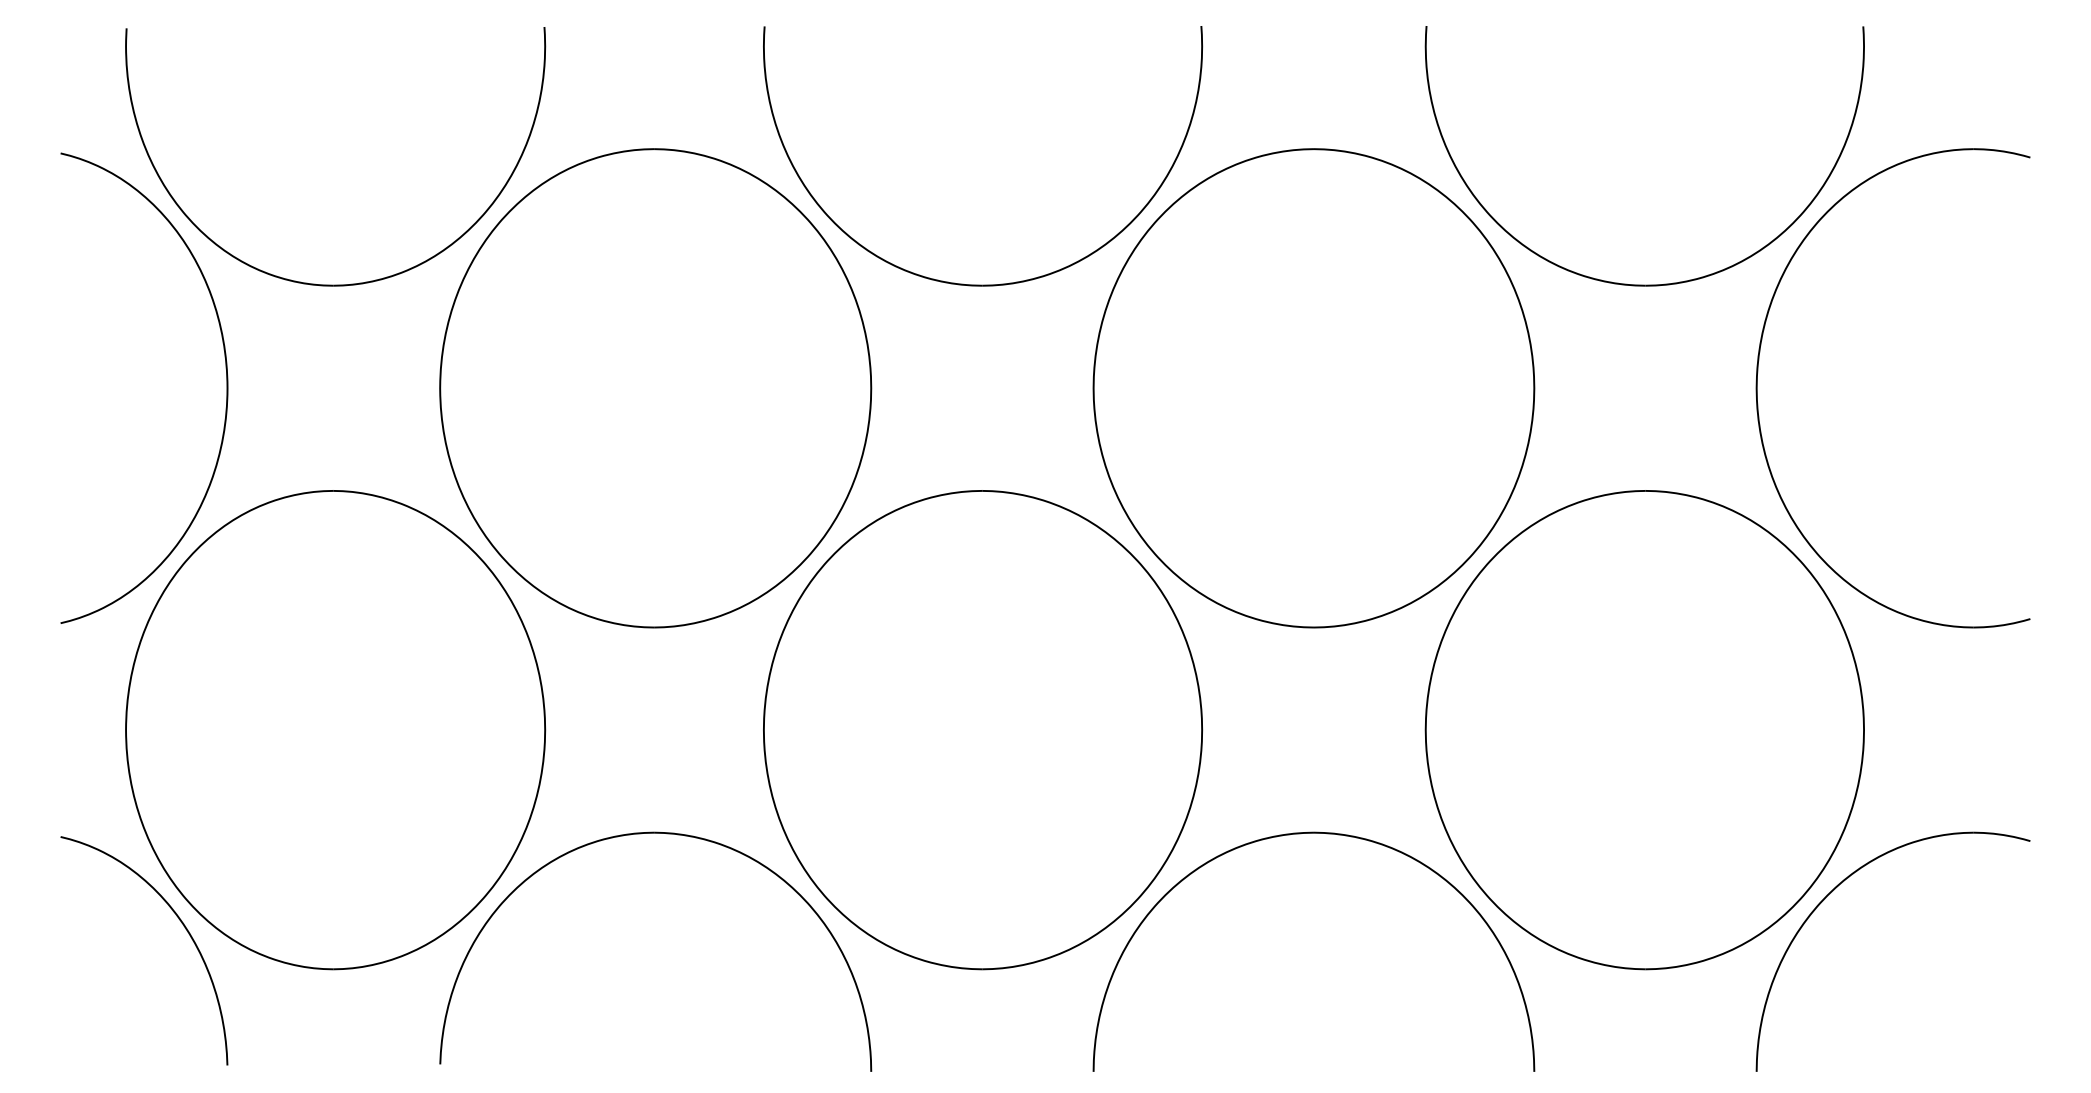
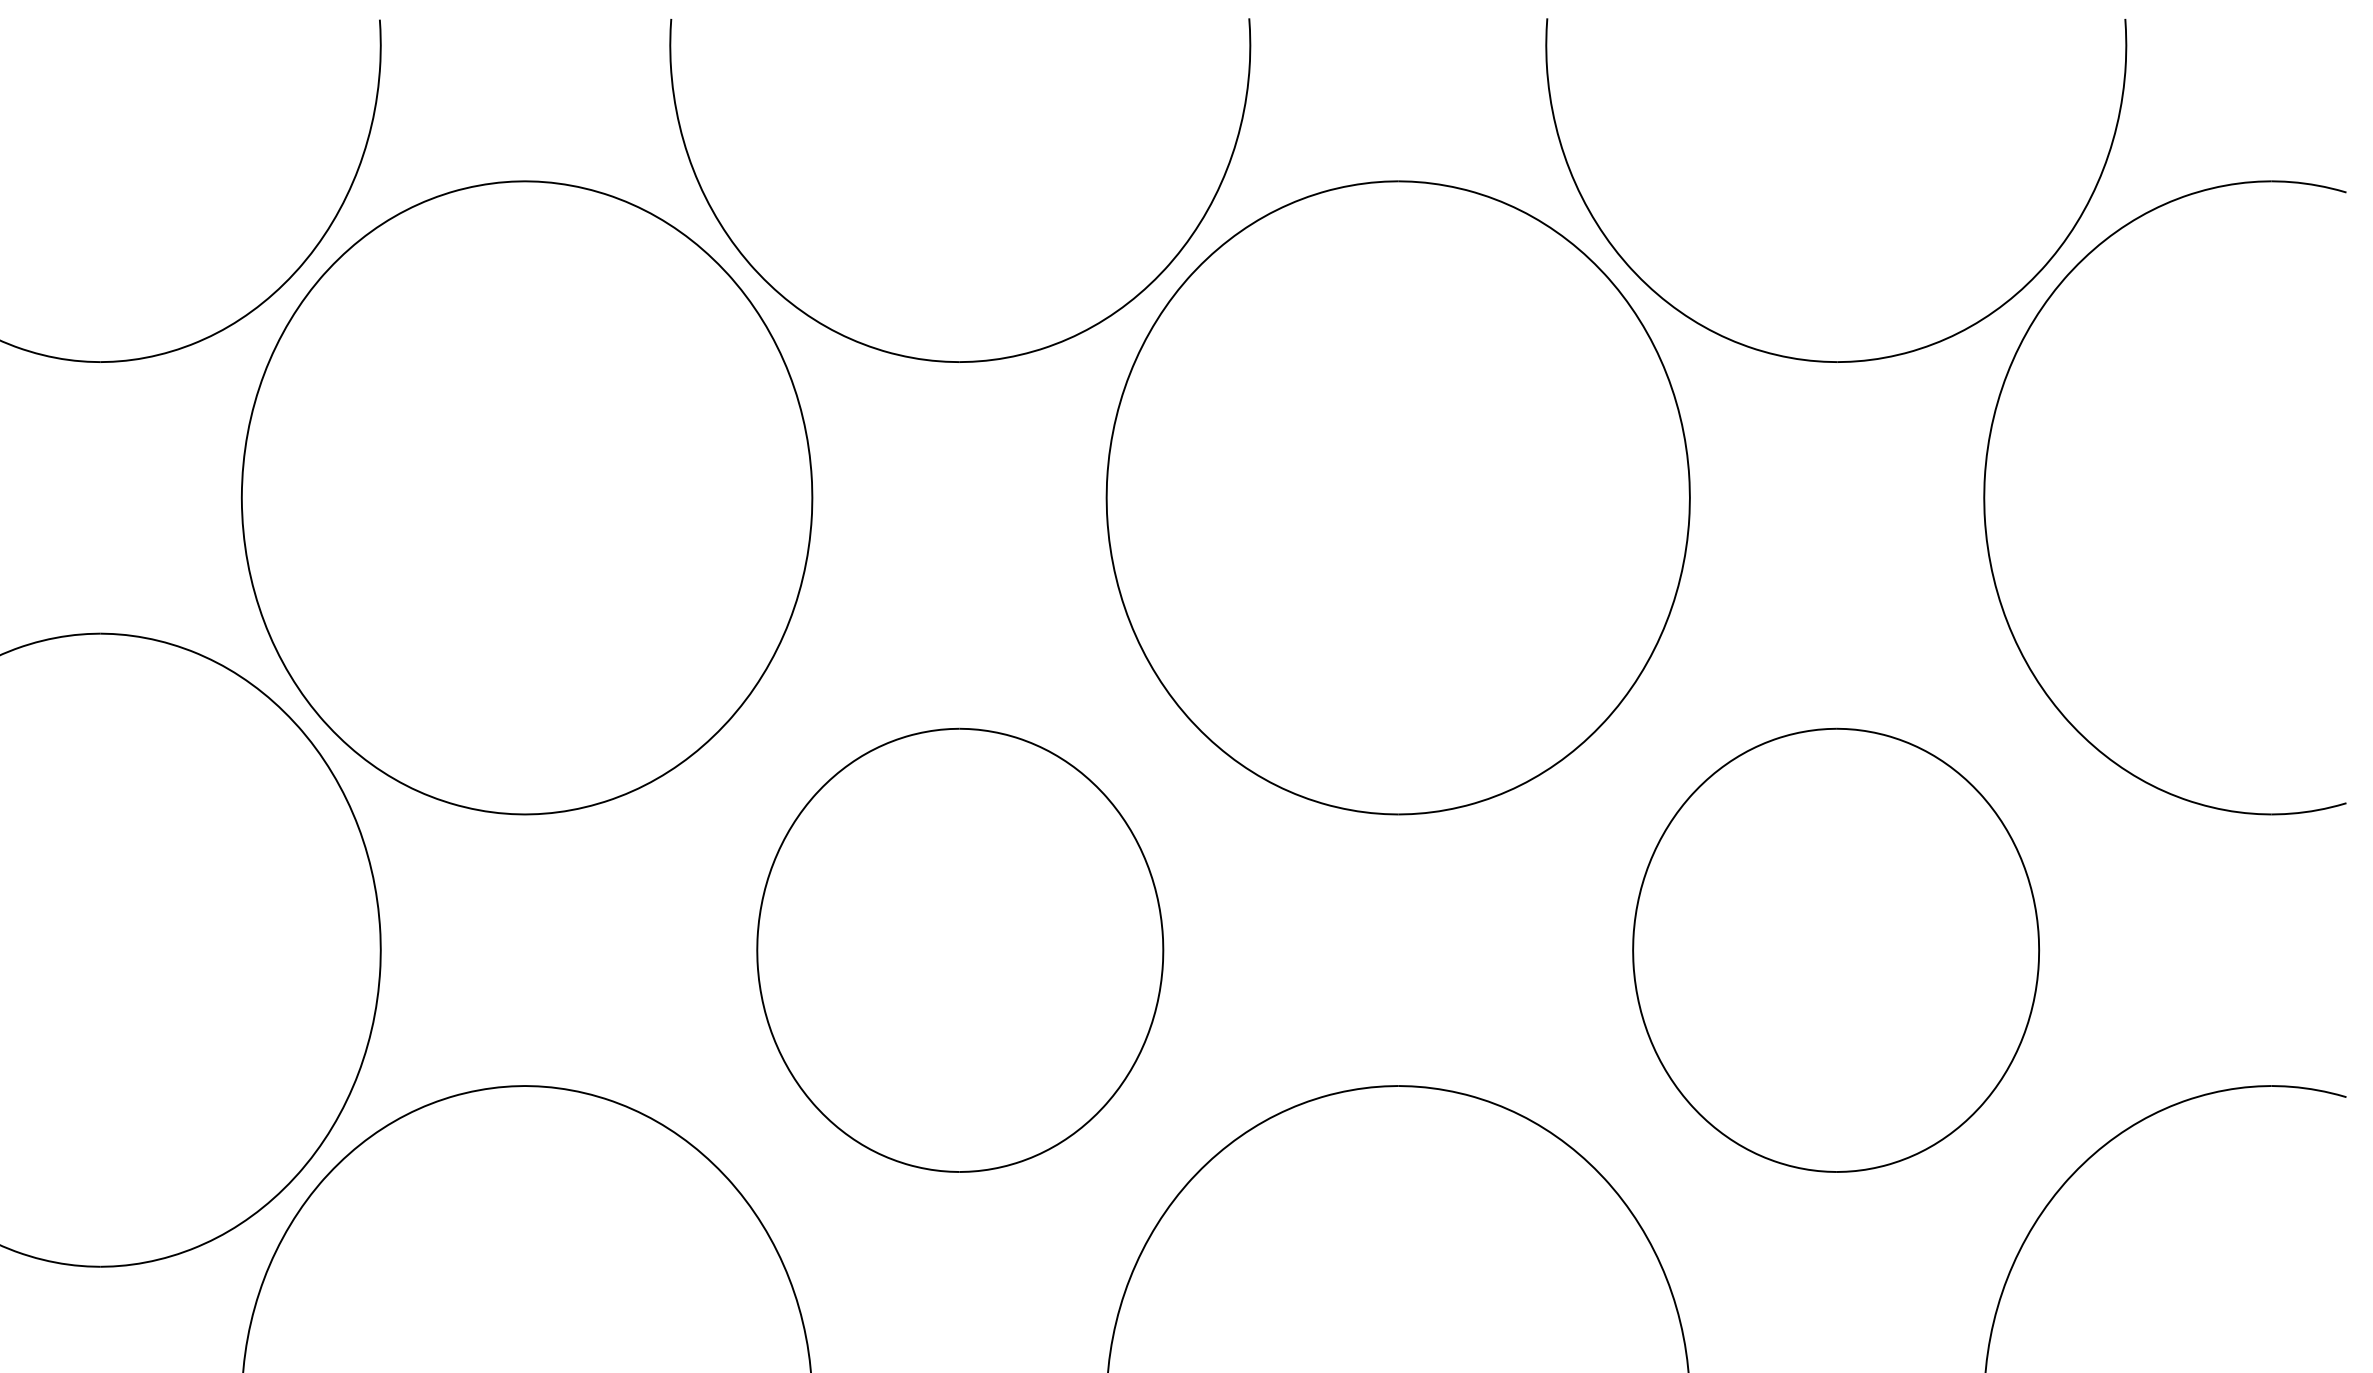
part: (982, 730) -> (959, 950), size x0.7
part: (1644, 730) -> (1835, 950), size x0.7

